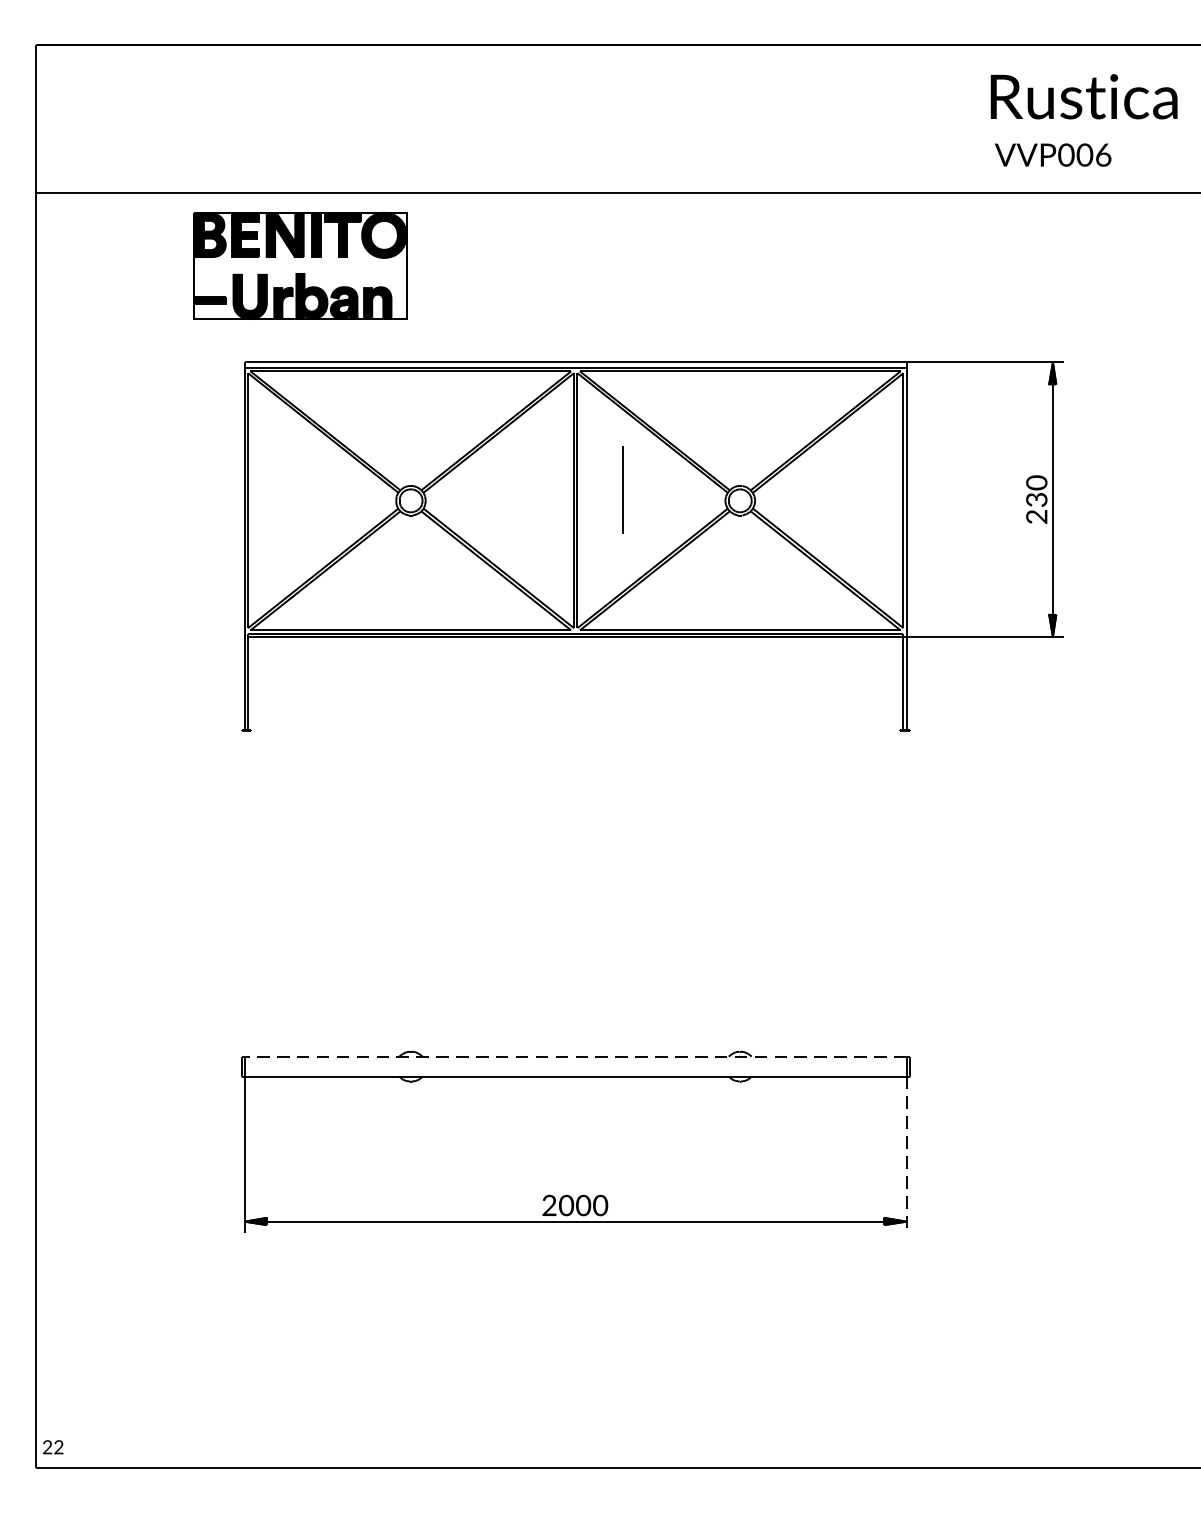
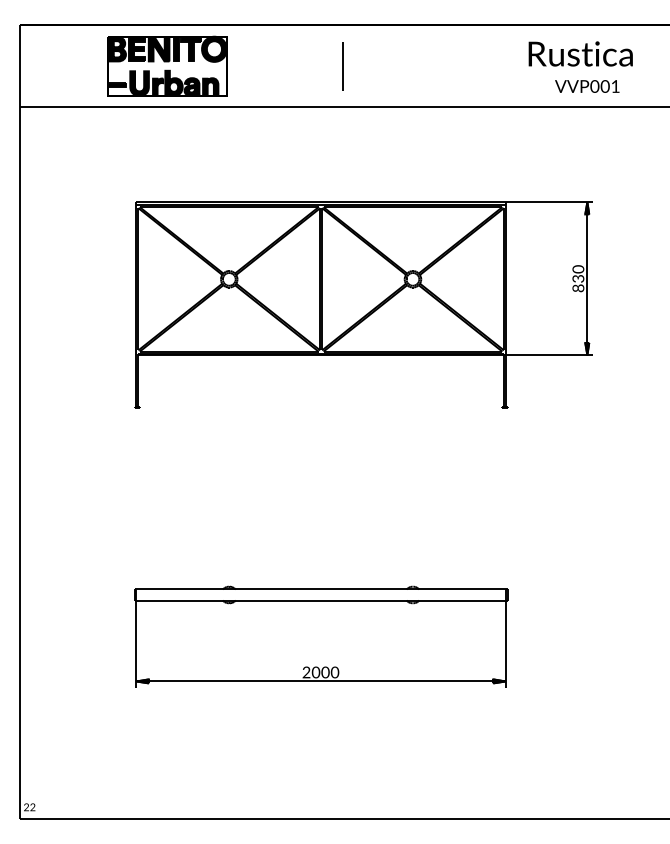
text: (1083, 95) -> (580, 53), moved
text: (1103, 155) -> (615, 86), VVP006 -> VVP001
part: (300, 264) -> (167, 65), moved
line: (622, 490) -> (342, 66), moved
text: (1037, 517) -> (578, 288), 230 -> 830
line: (576, 1056) -> (321, 589), dashed -> solid
line: (906, 1155) -> (505, 644), dashed -> solid

